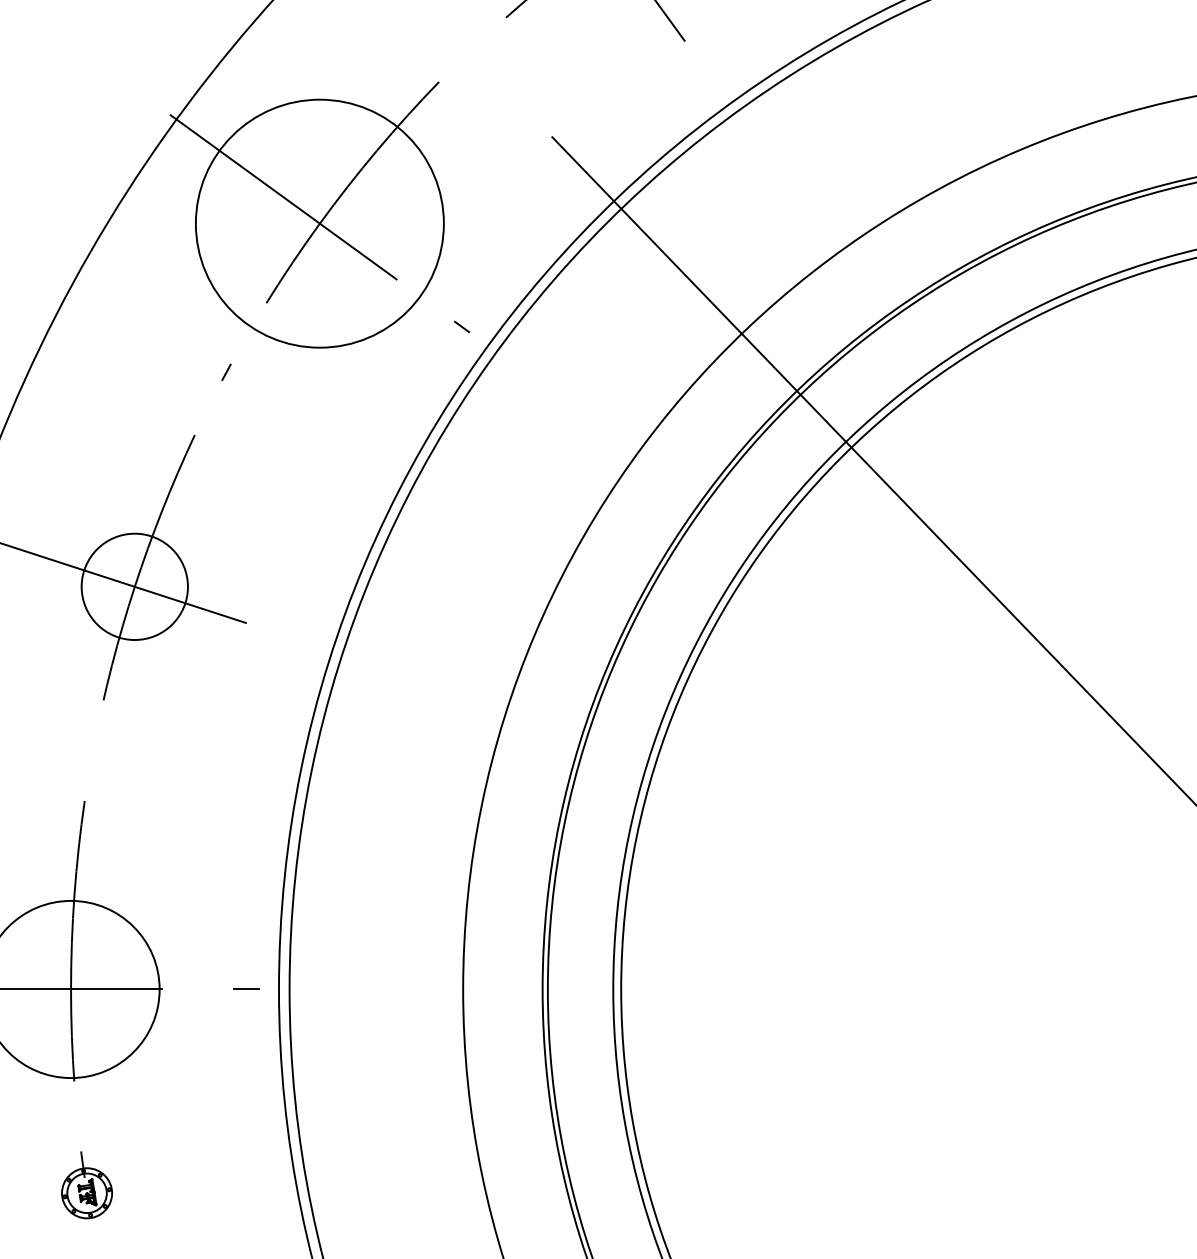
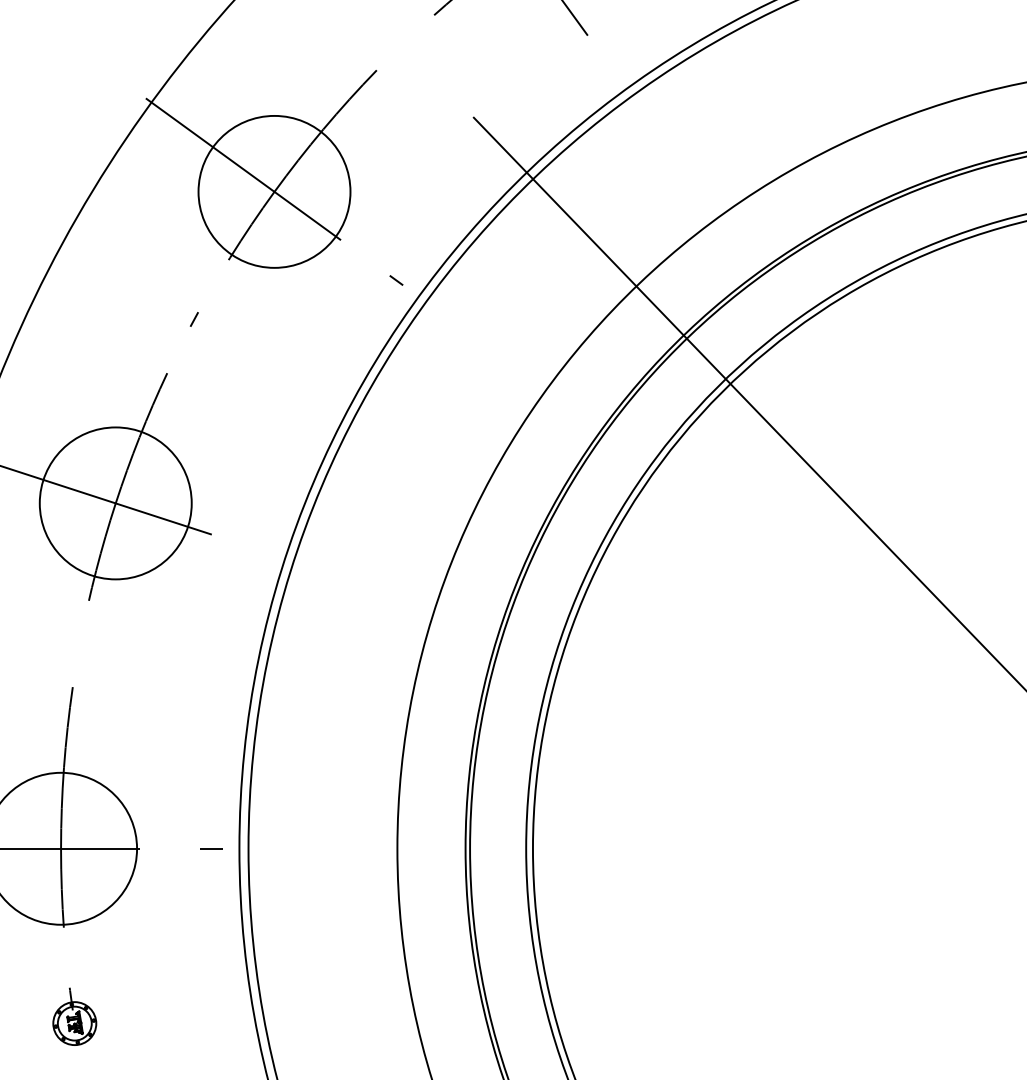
circle: (319, 223) -> (274, 191), size x0.71
circle: (134, 586) -> (115, 503), size x1.67

